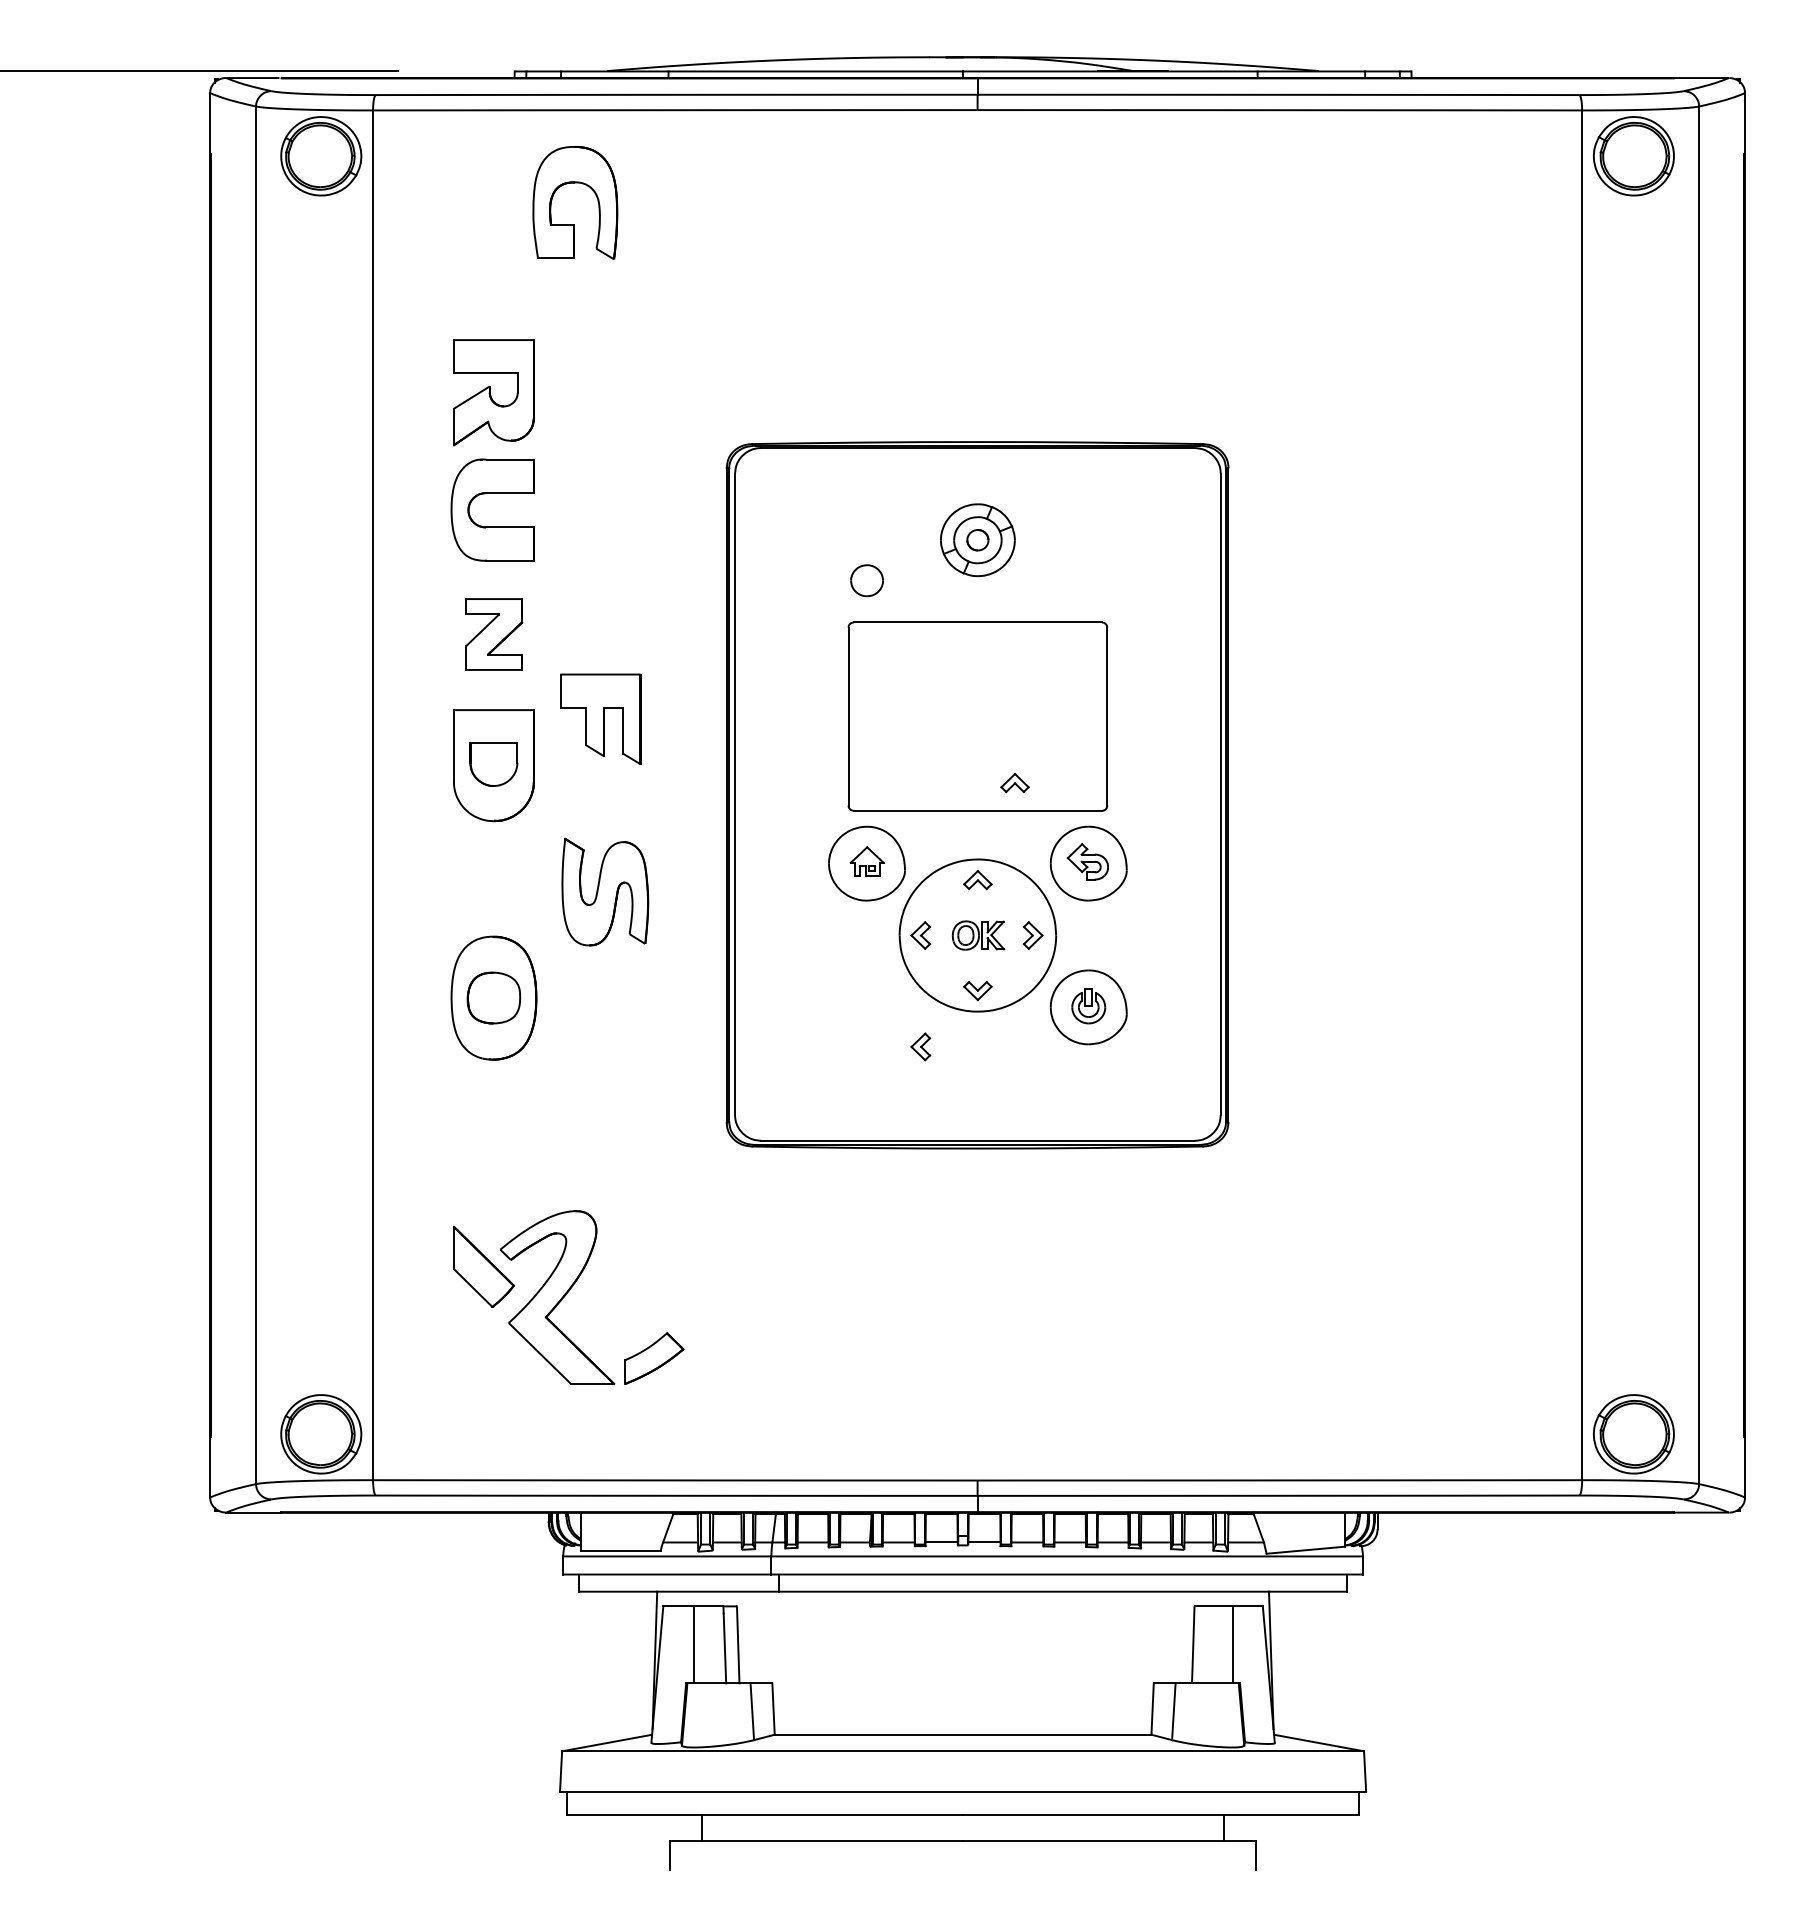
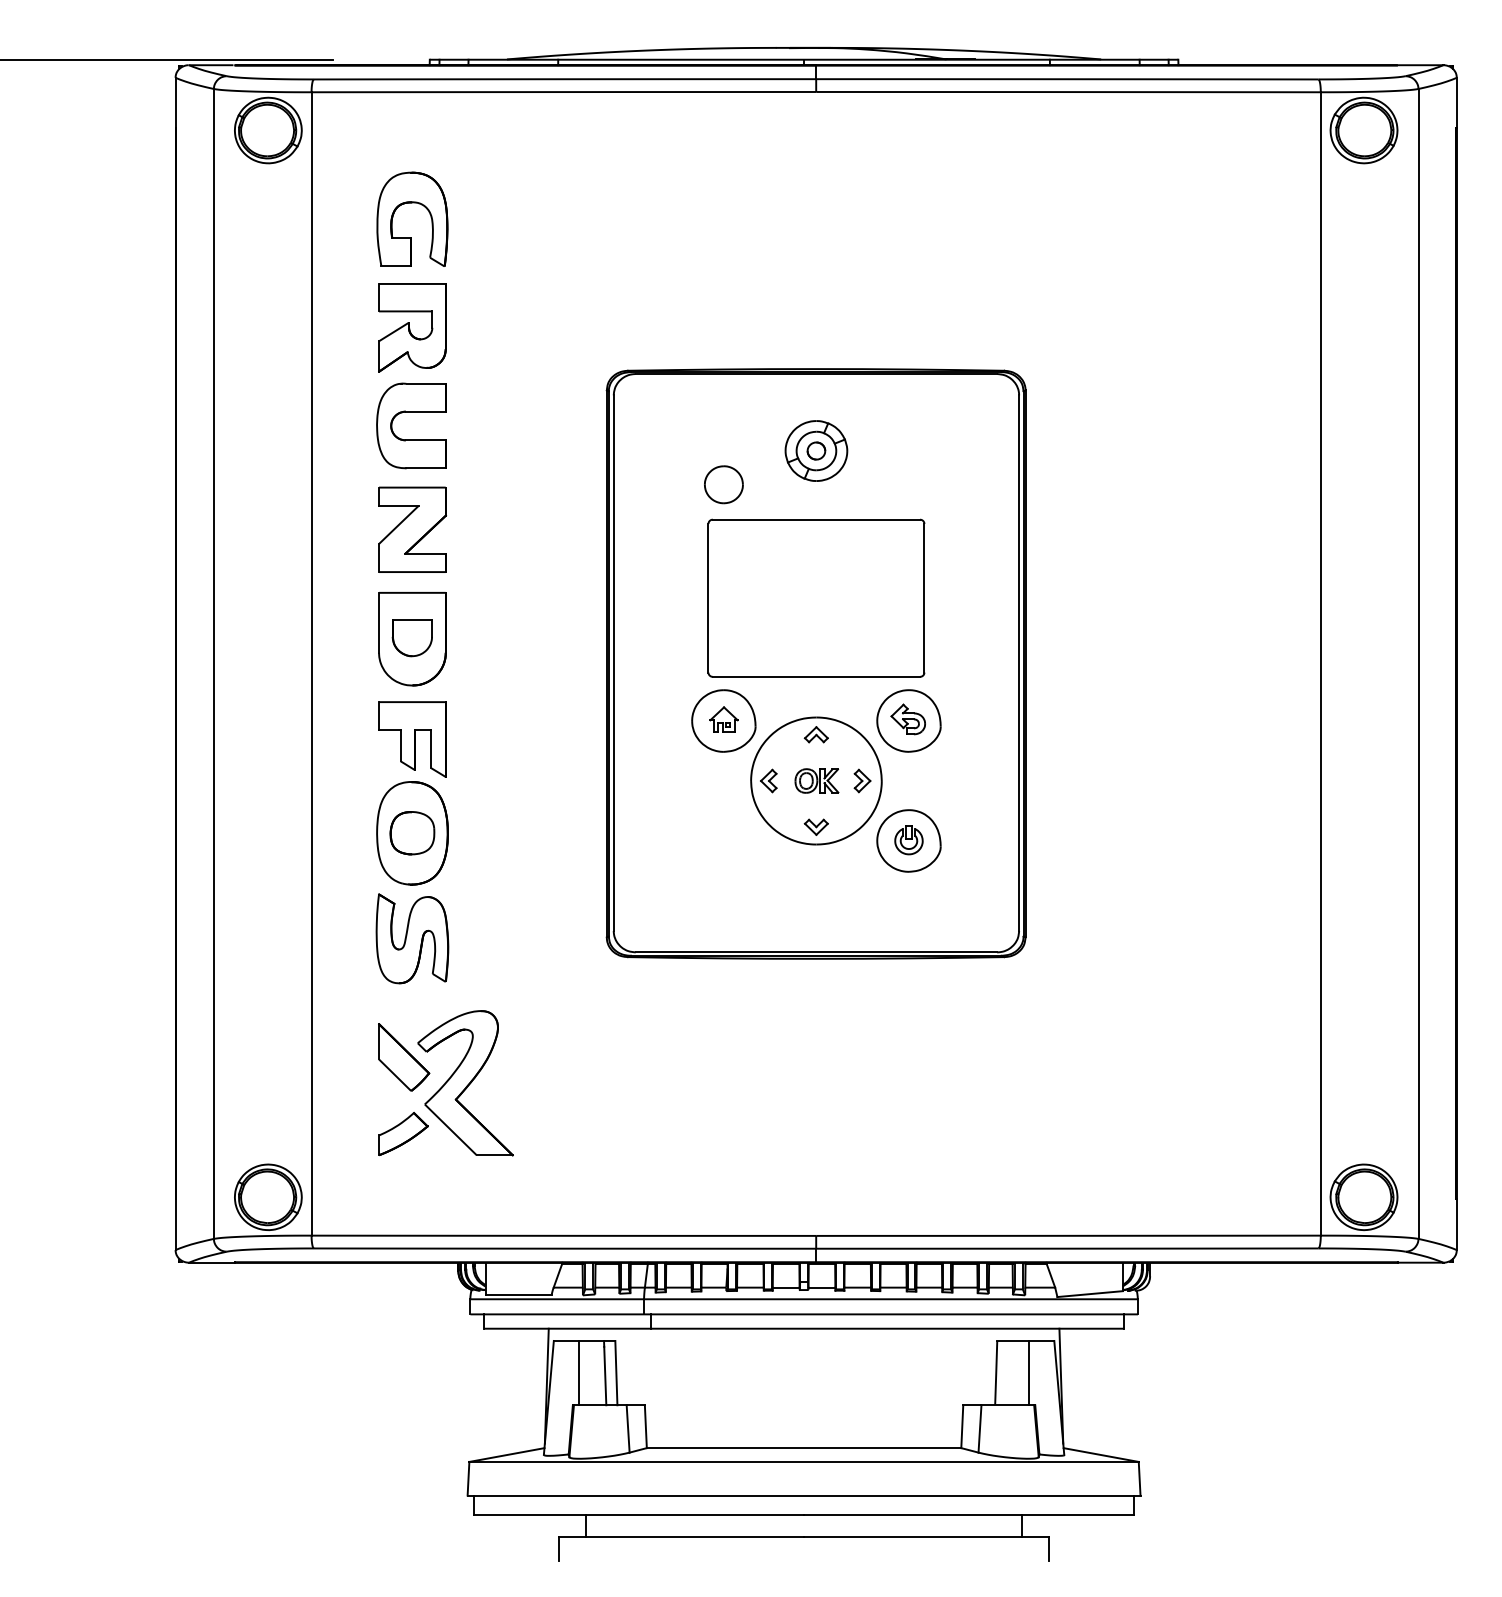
part: (575, 183) -> (412, 203), moved
part: (866, 580) -> (723, 484), size x1.43
part: (493, 634) -> (412, 529), size x1.43
part: (600, 719) -> (412, 739), moved
part: (1013, 782) -> (846, 653), removed
part: (605, 891) -> (412, 938), moved
part: (920, 1046) -> (768, 873), removed
part: (654, 1357) -> (403, 1133), moved

